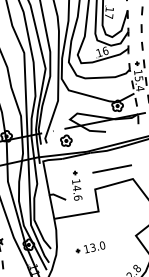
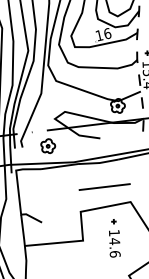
part: (77, 185) -> (115, 237), moved

